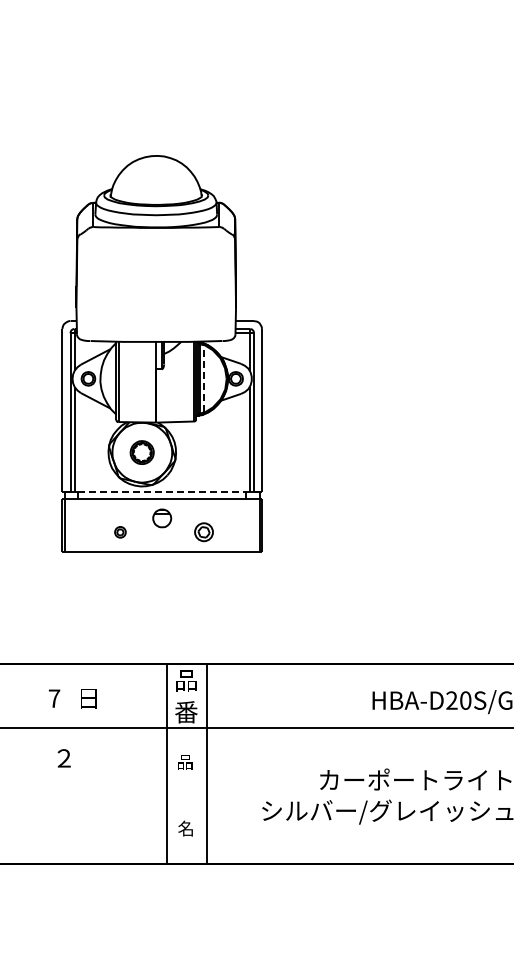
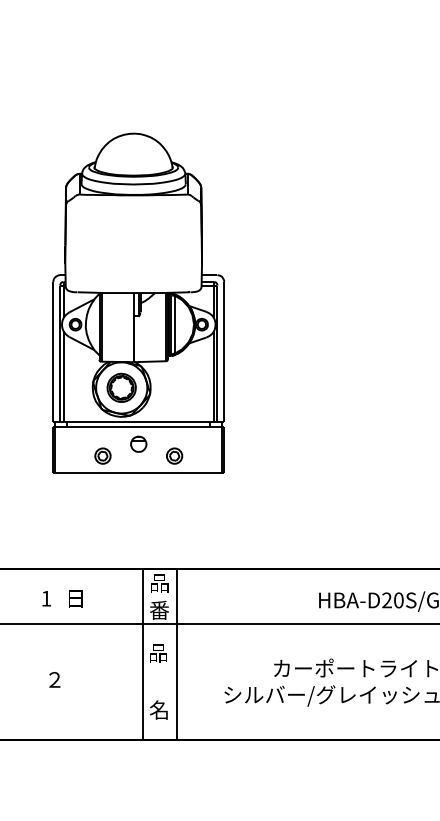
line: (204, 378) -> (175, 324), dashed -> solid
part: (141, 452) -> (121, 387), size x1.43
line: (162, 492) -> (139, 422), dashed -> solid
part: (120, 532) -> (103, 456), size x1.67
text: (54, 698) -> (46, 598), 7 -> 1
text: (63, 758) -> (54, 679), moved
part: (185, 761) -> (158, 652), size x1.43
part: (185, 828) -> (158, 709), size x1.43

